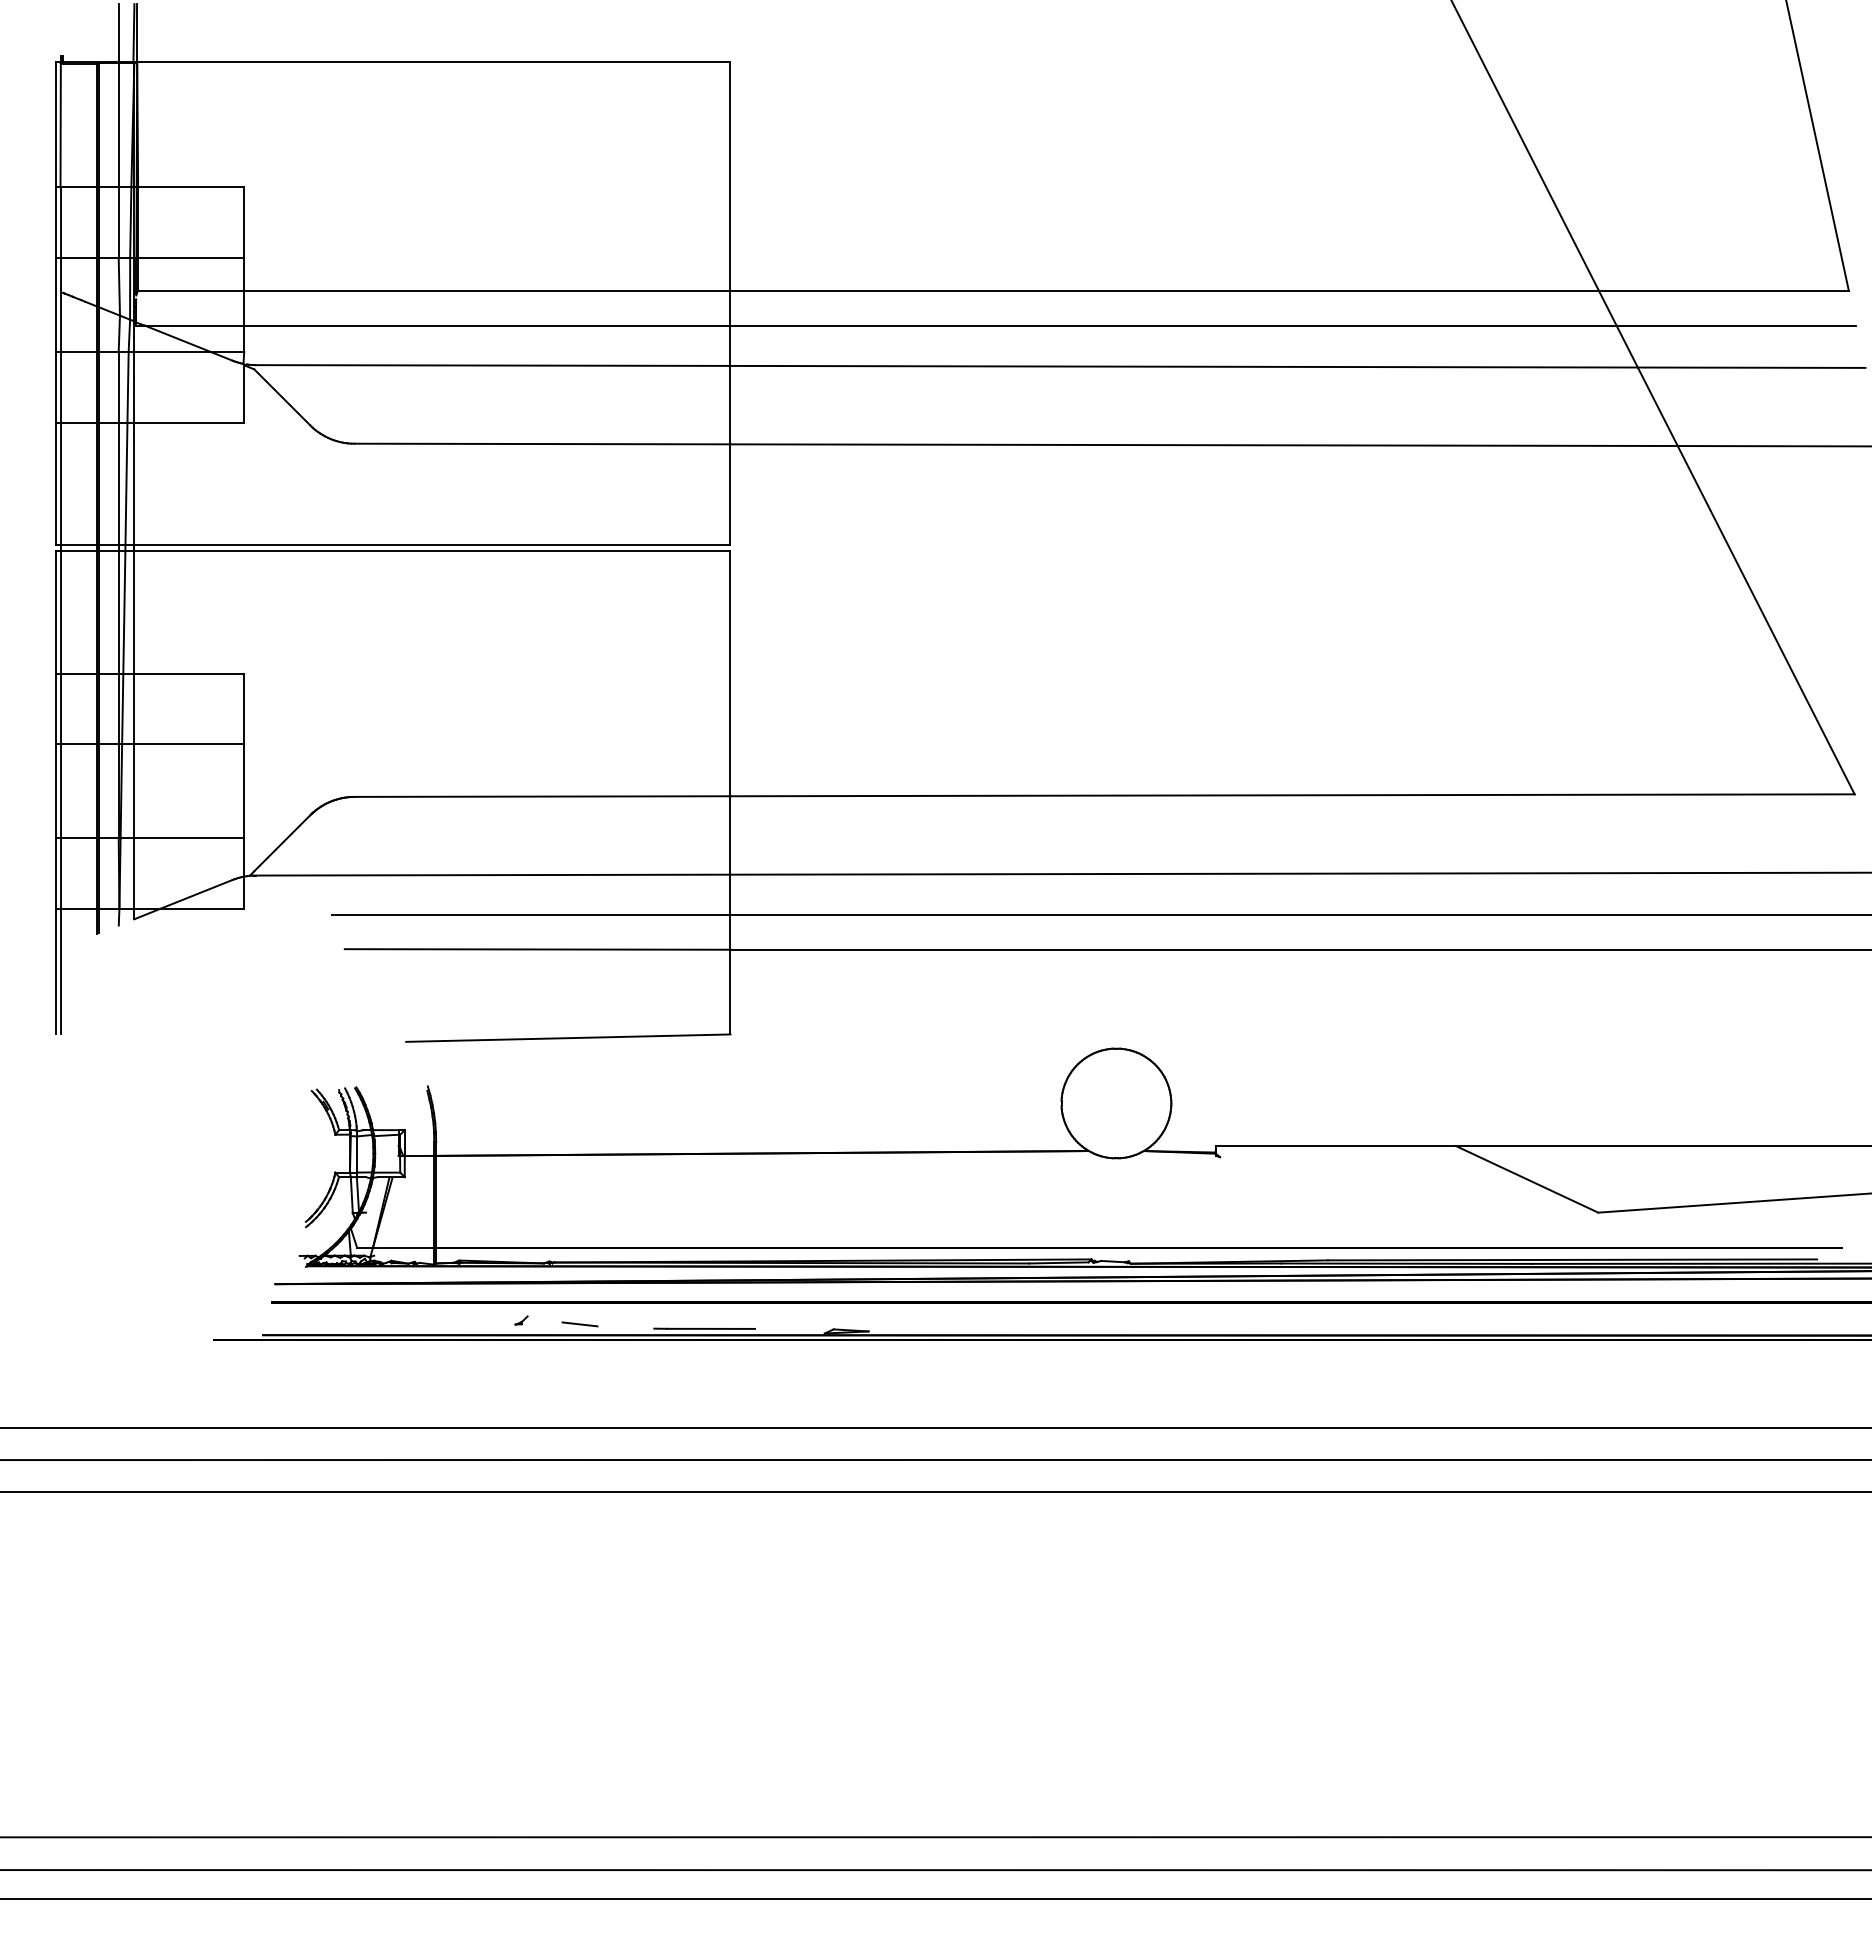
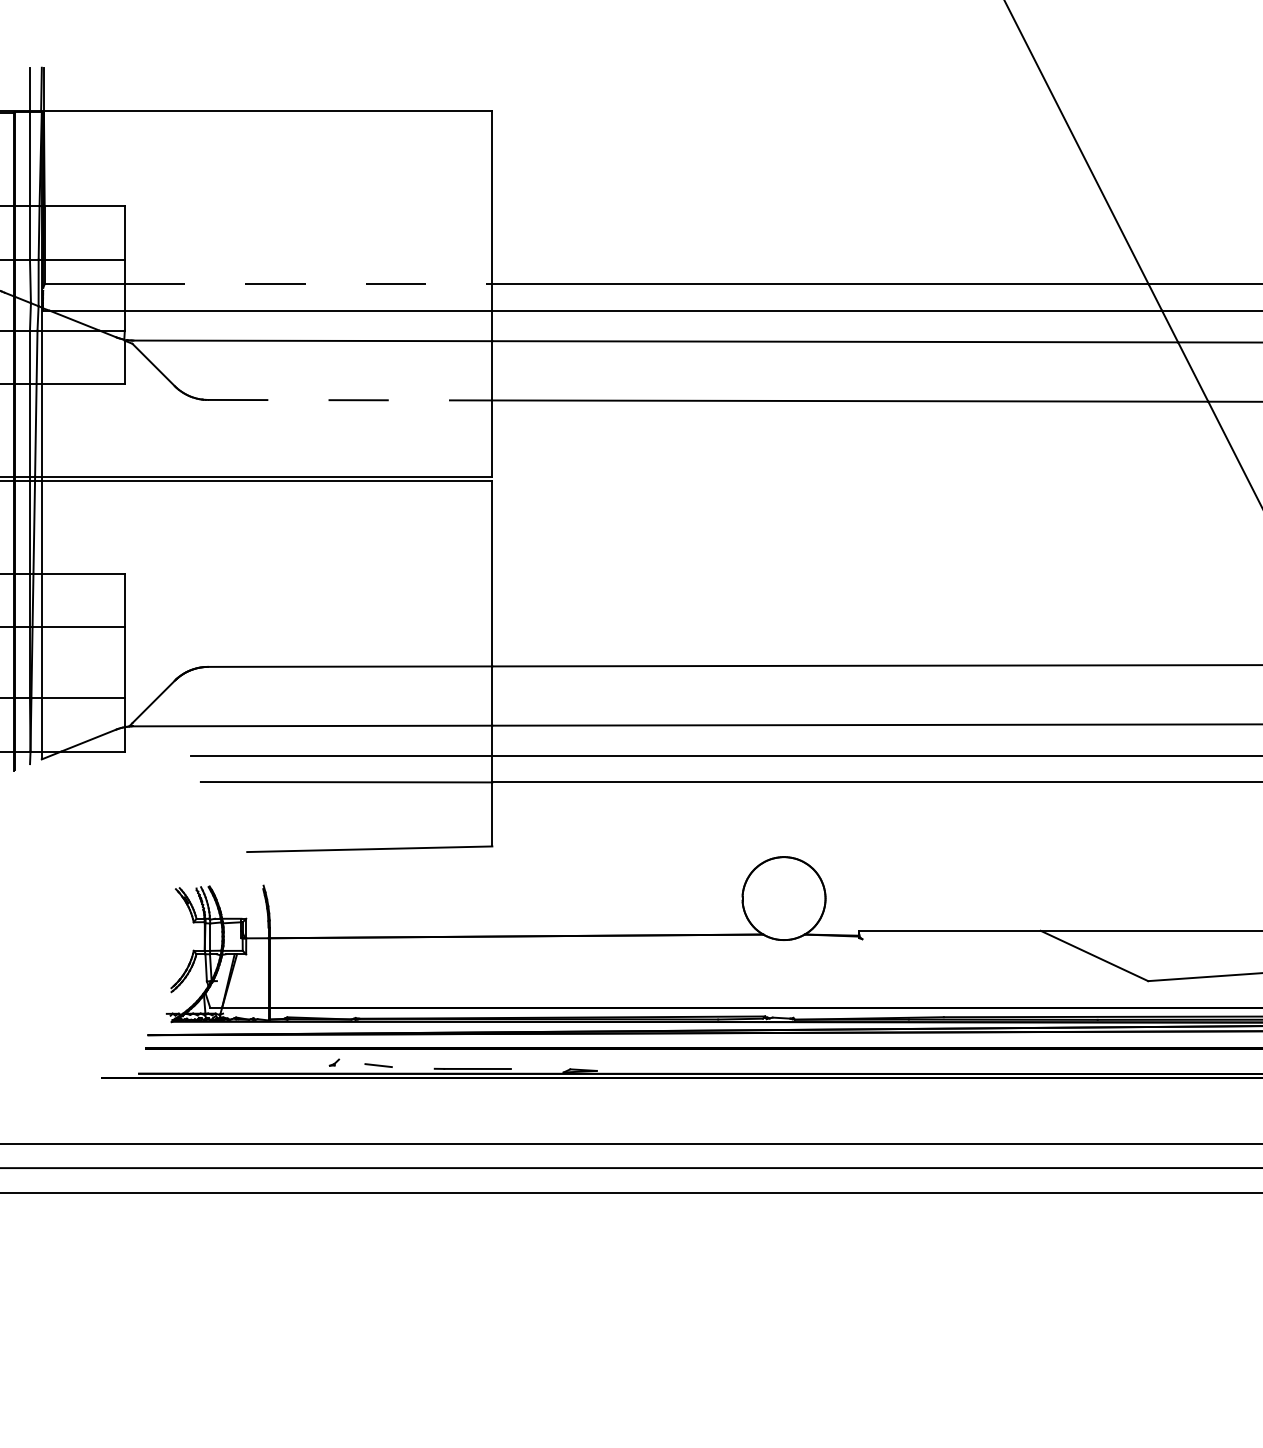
line: (487, 290) -> (308, 284), solid -> dashed
line: (542, 444) -> (350, 400), solid -> dashed

